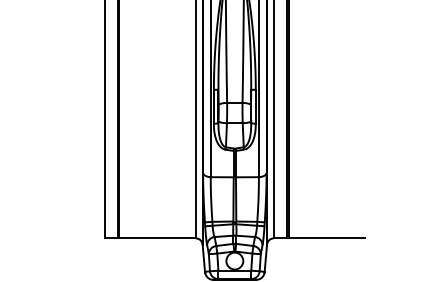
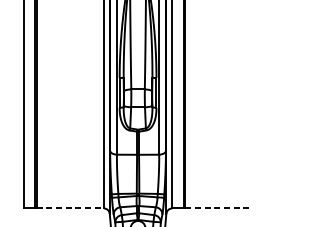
line: (158, 238) -> (71, 208), solid -> dashed
line: (327, 238) -> (219, 208), solid -> dashed

